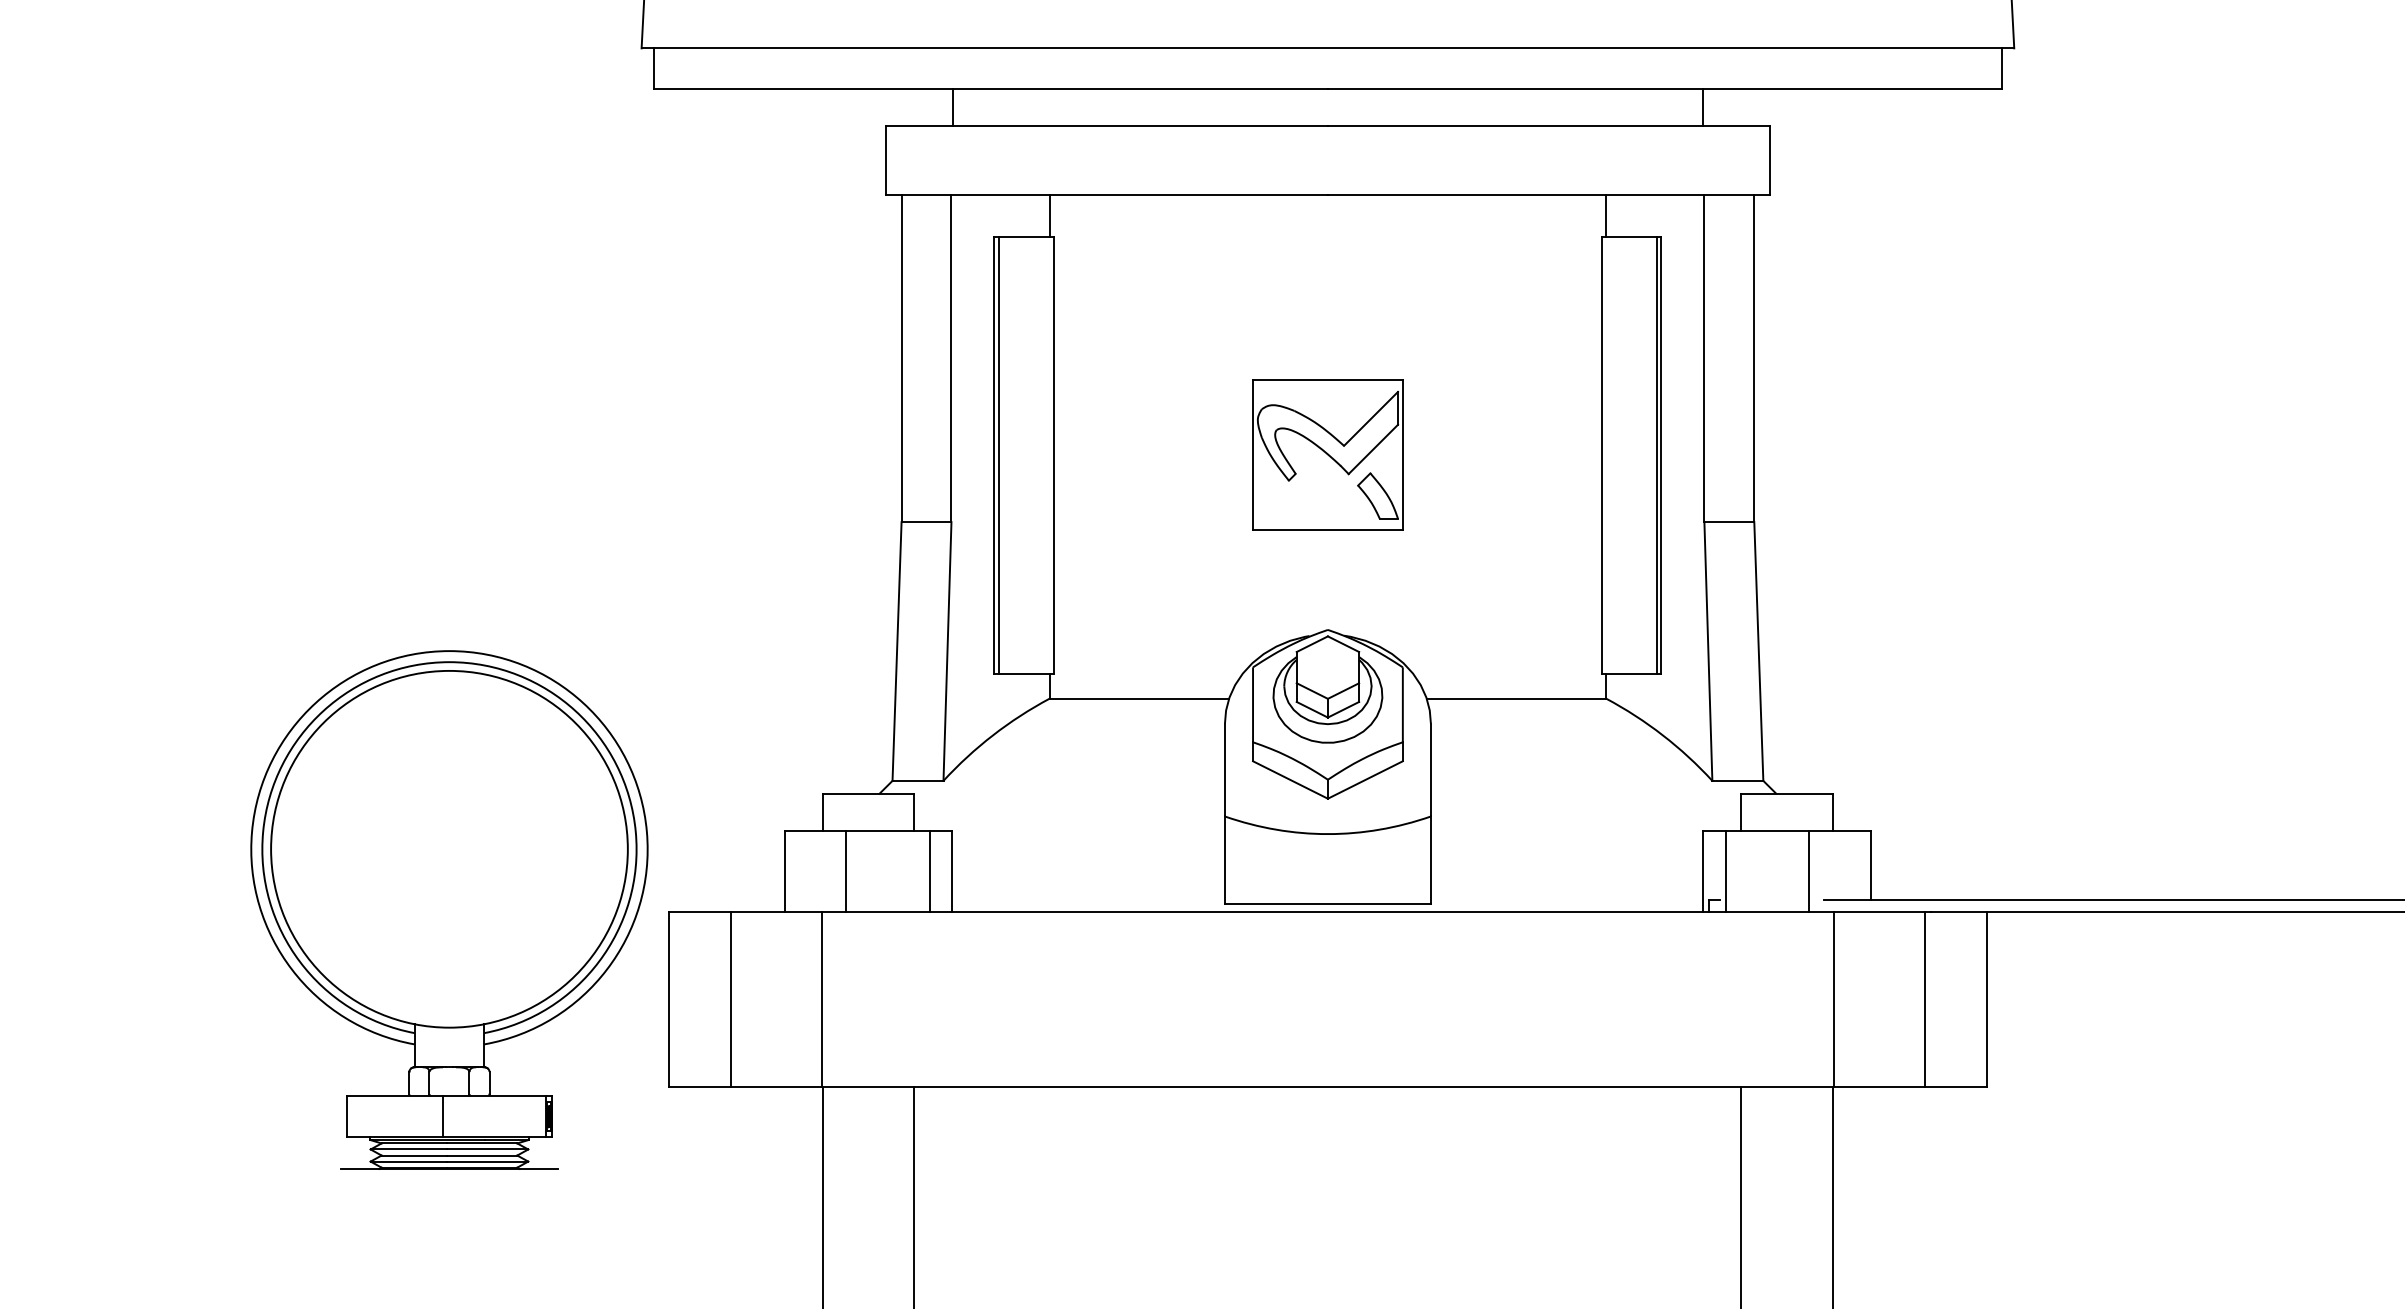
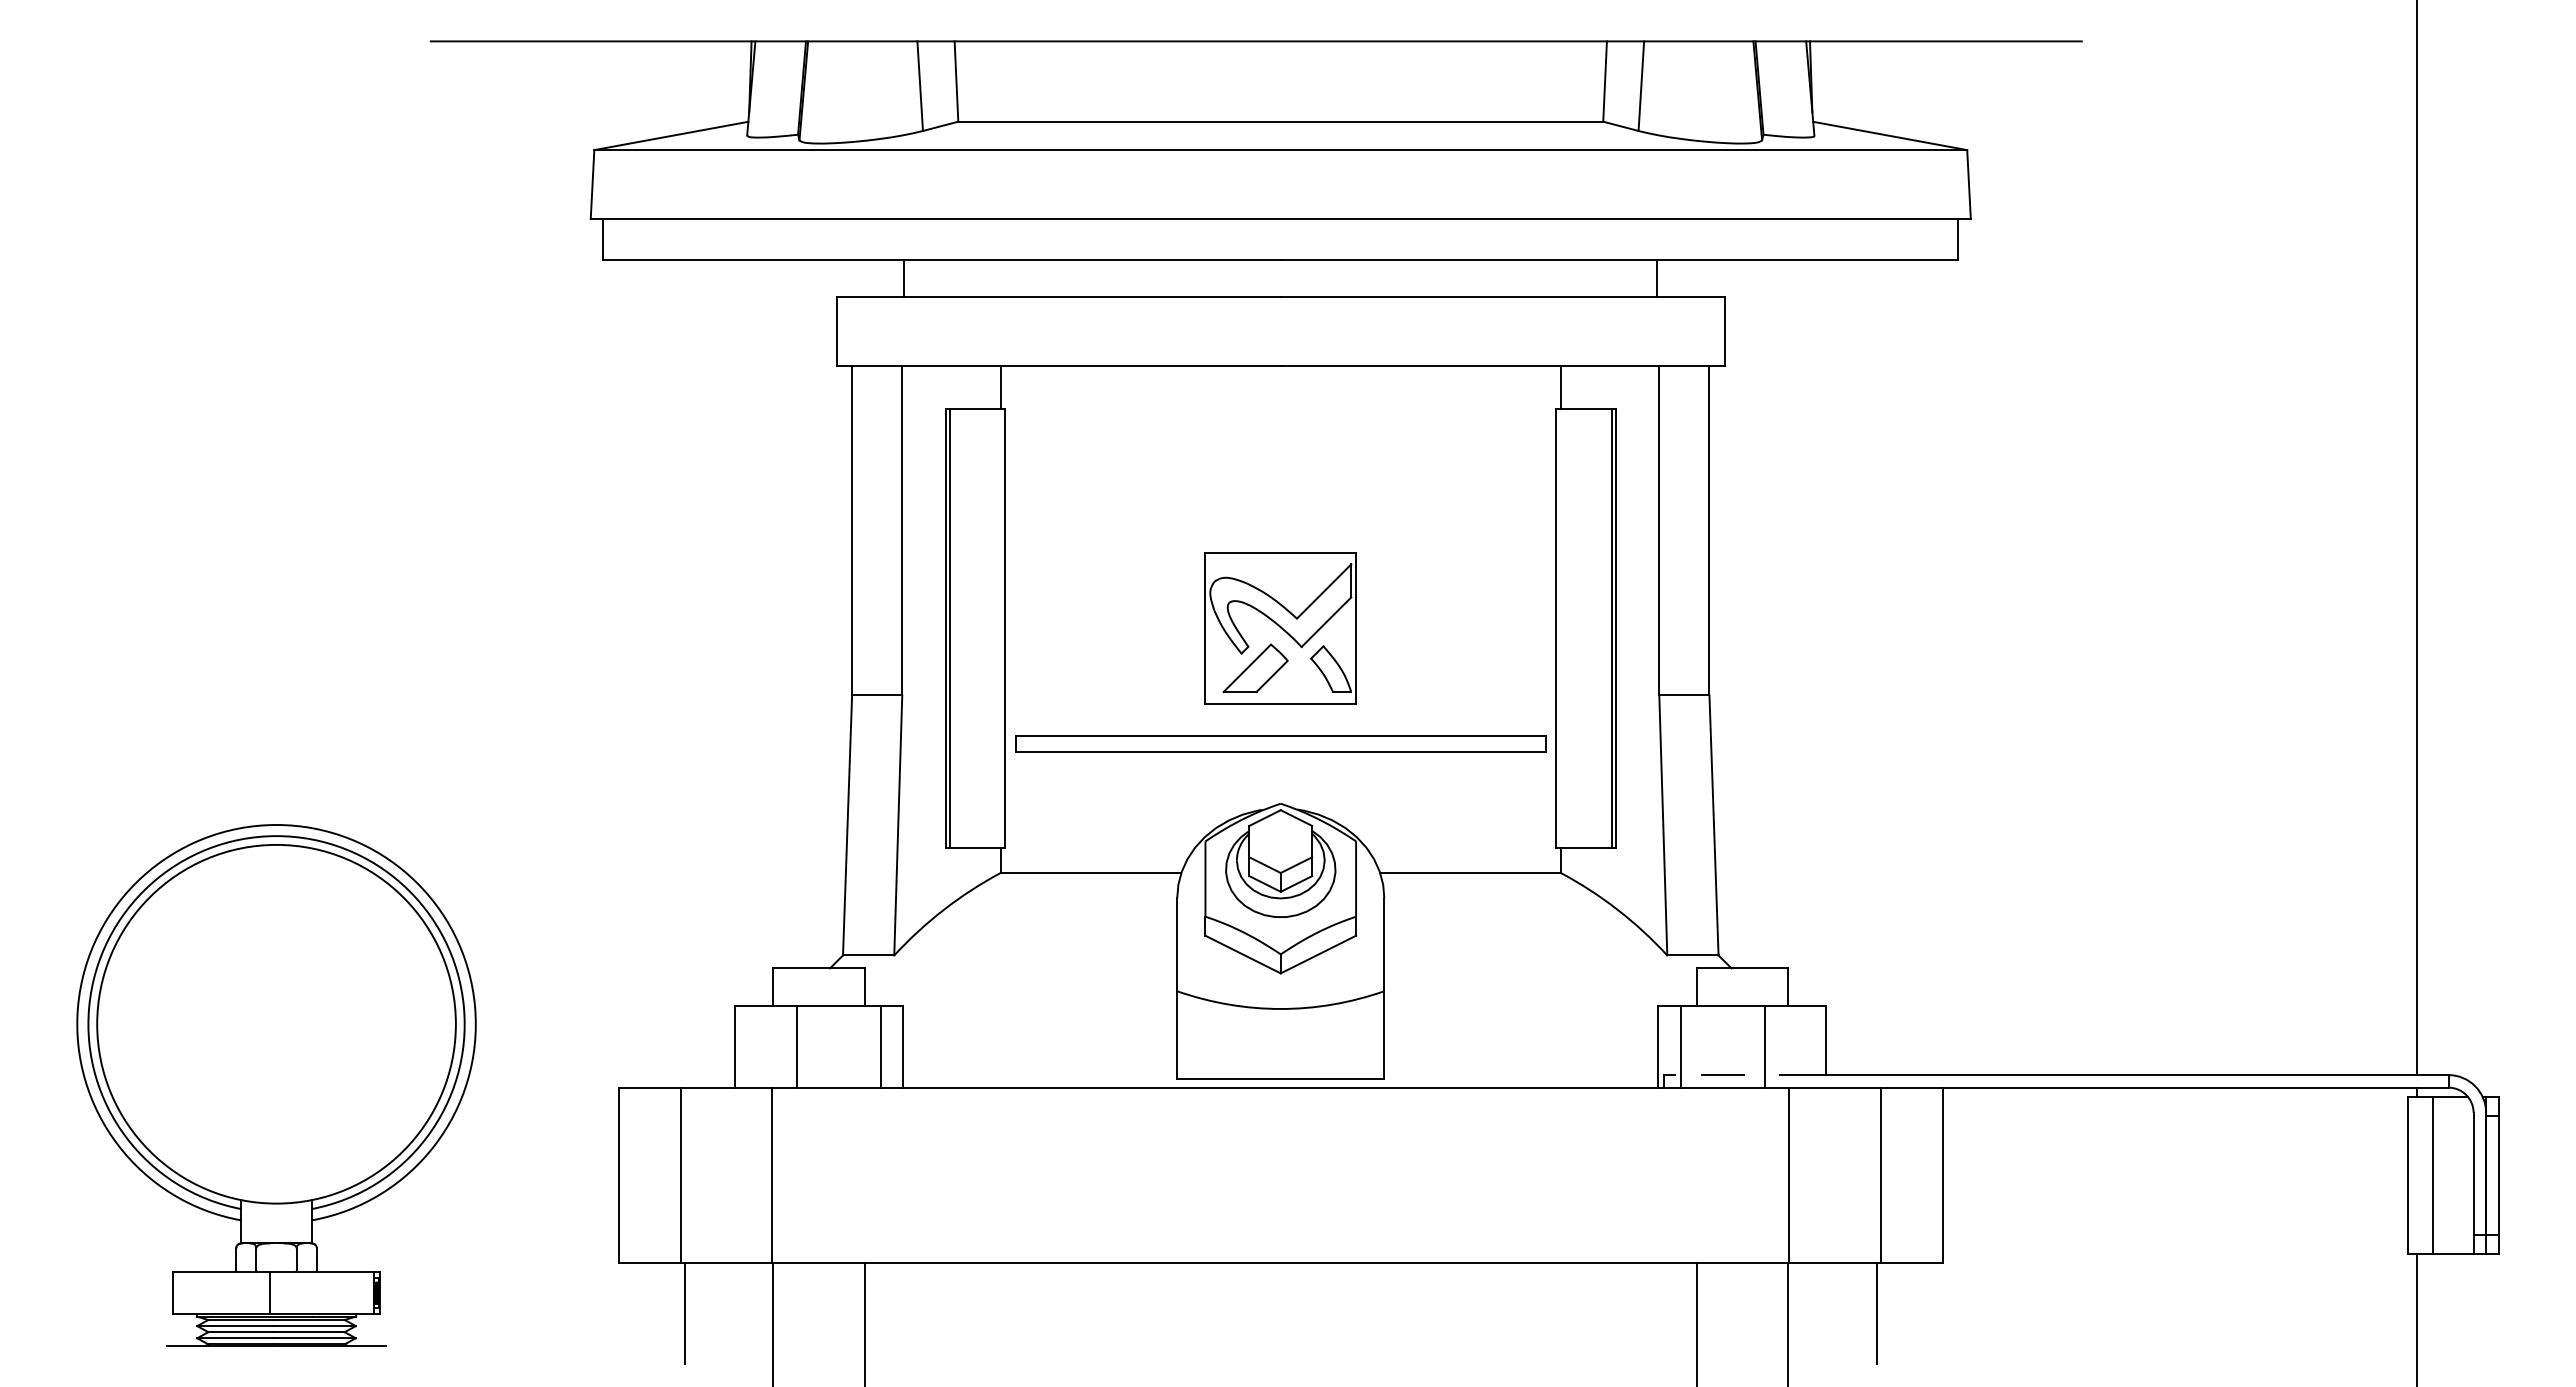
part: (1302, 495) -> (1255, 668), added
part: (1327, 570) -> (1280, 743), added
line: (1767, 900) -> (1722, 1075), added
part: (449, 910) -> (276, 1085), moved
line: (734, 1136) -> (684, 1313), added
line: (1921, 1136) -> (1877, 1313), added

